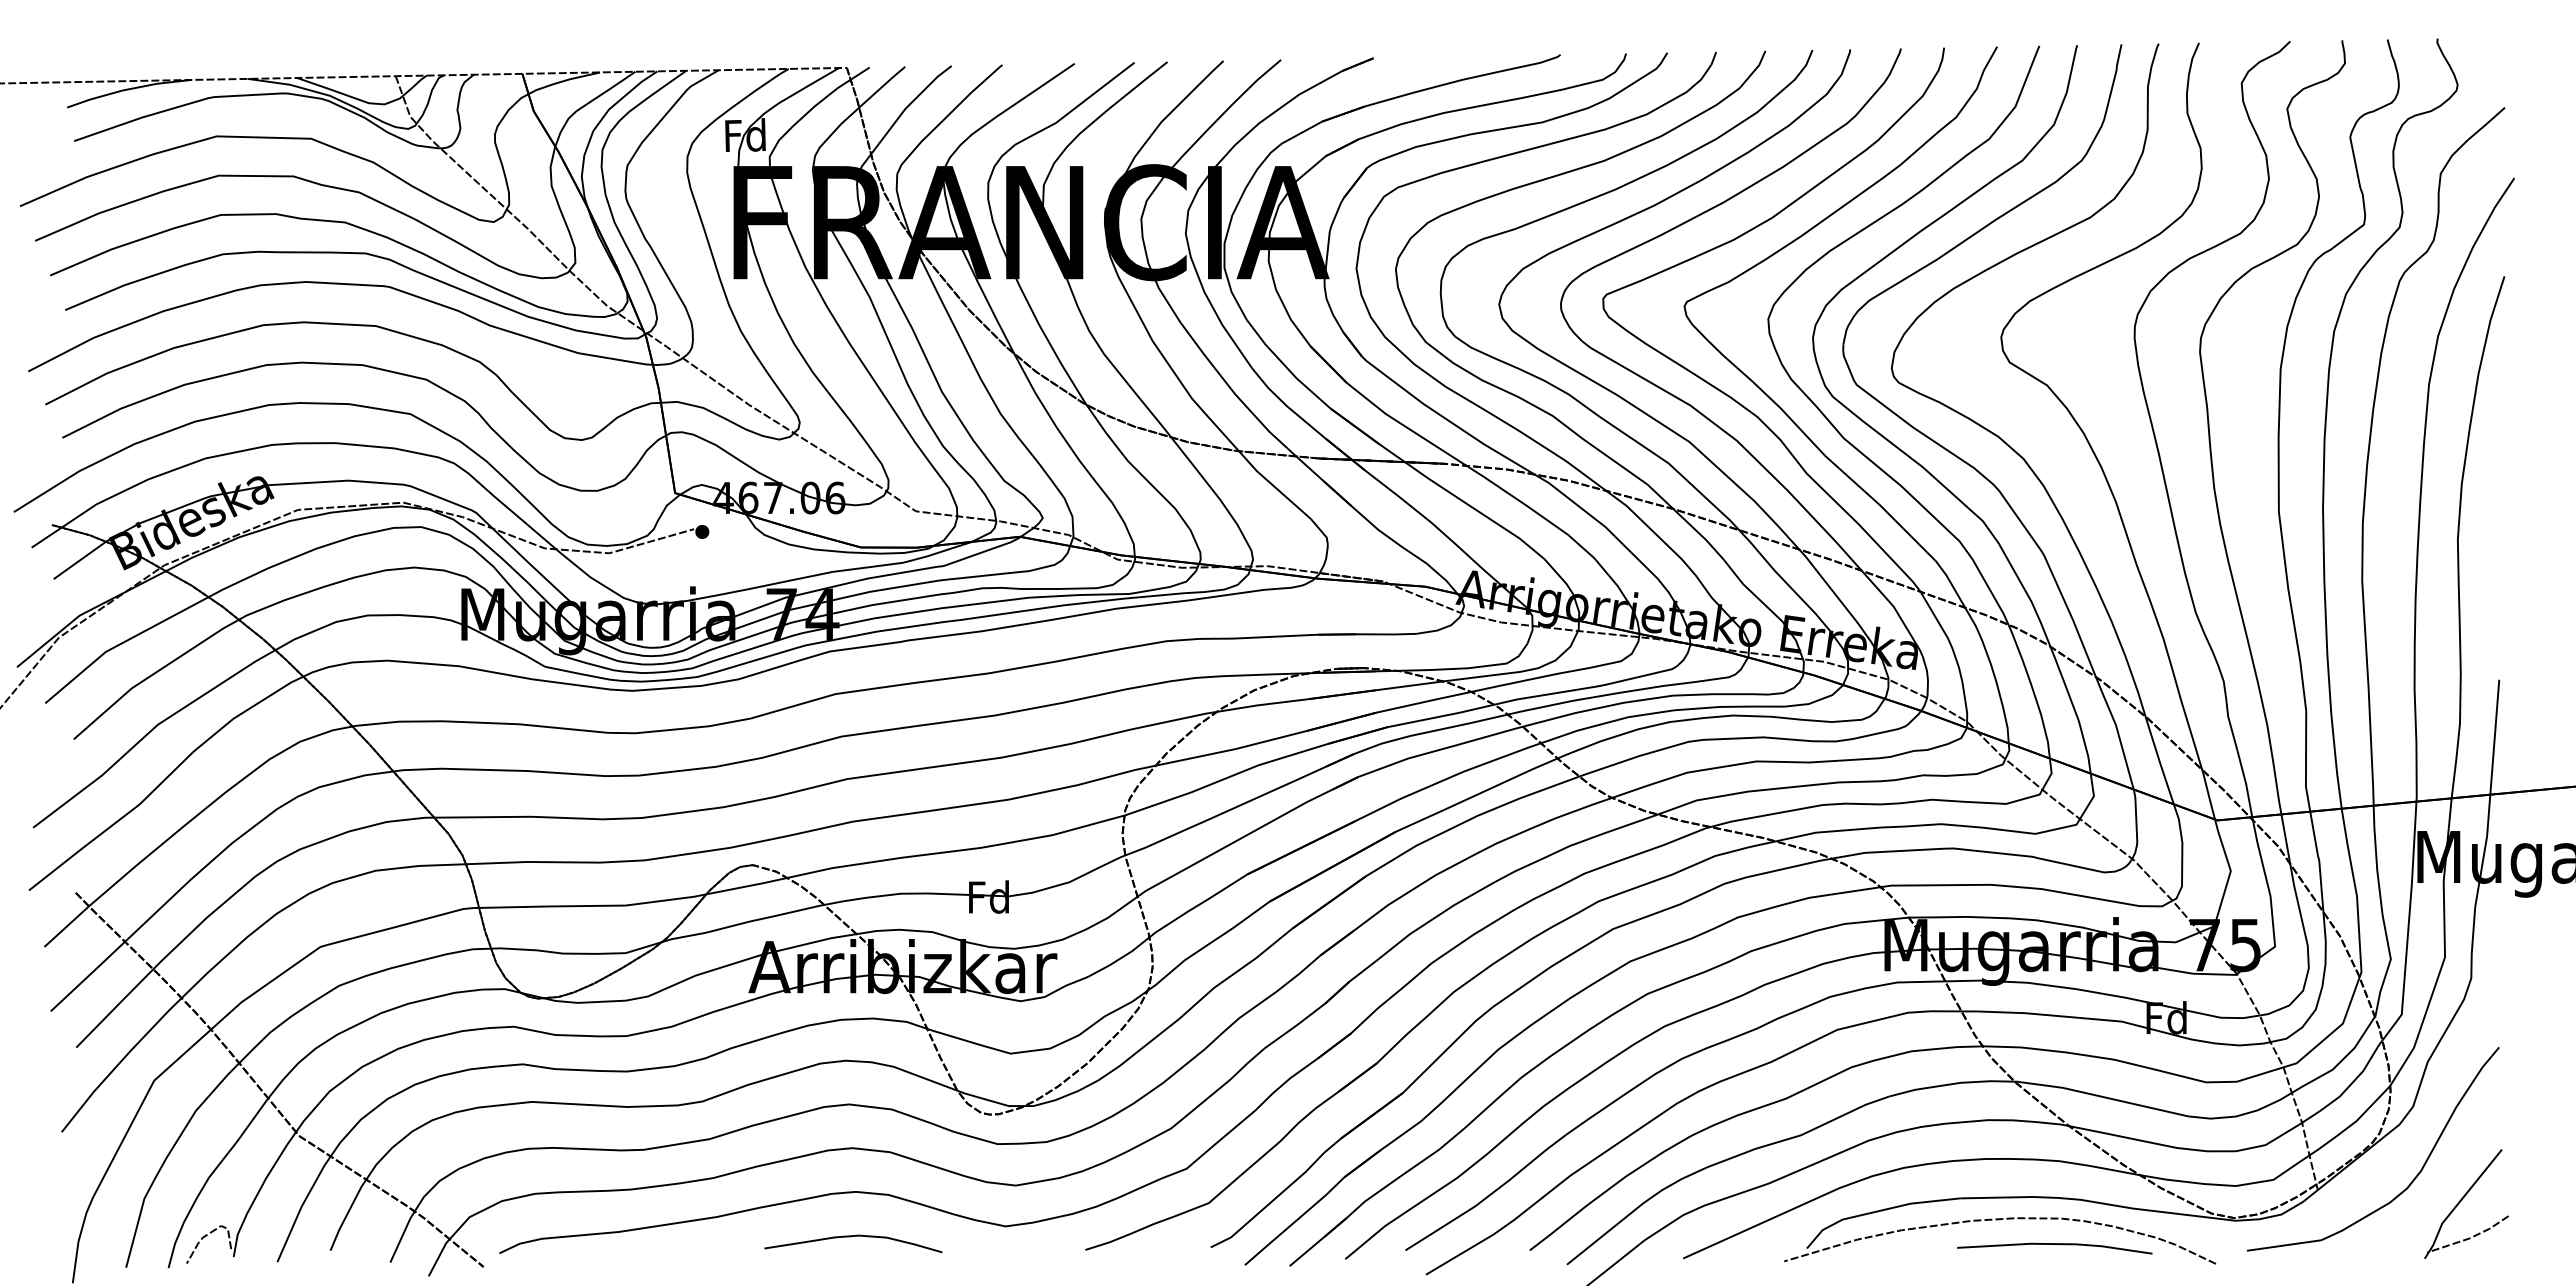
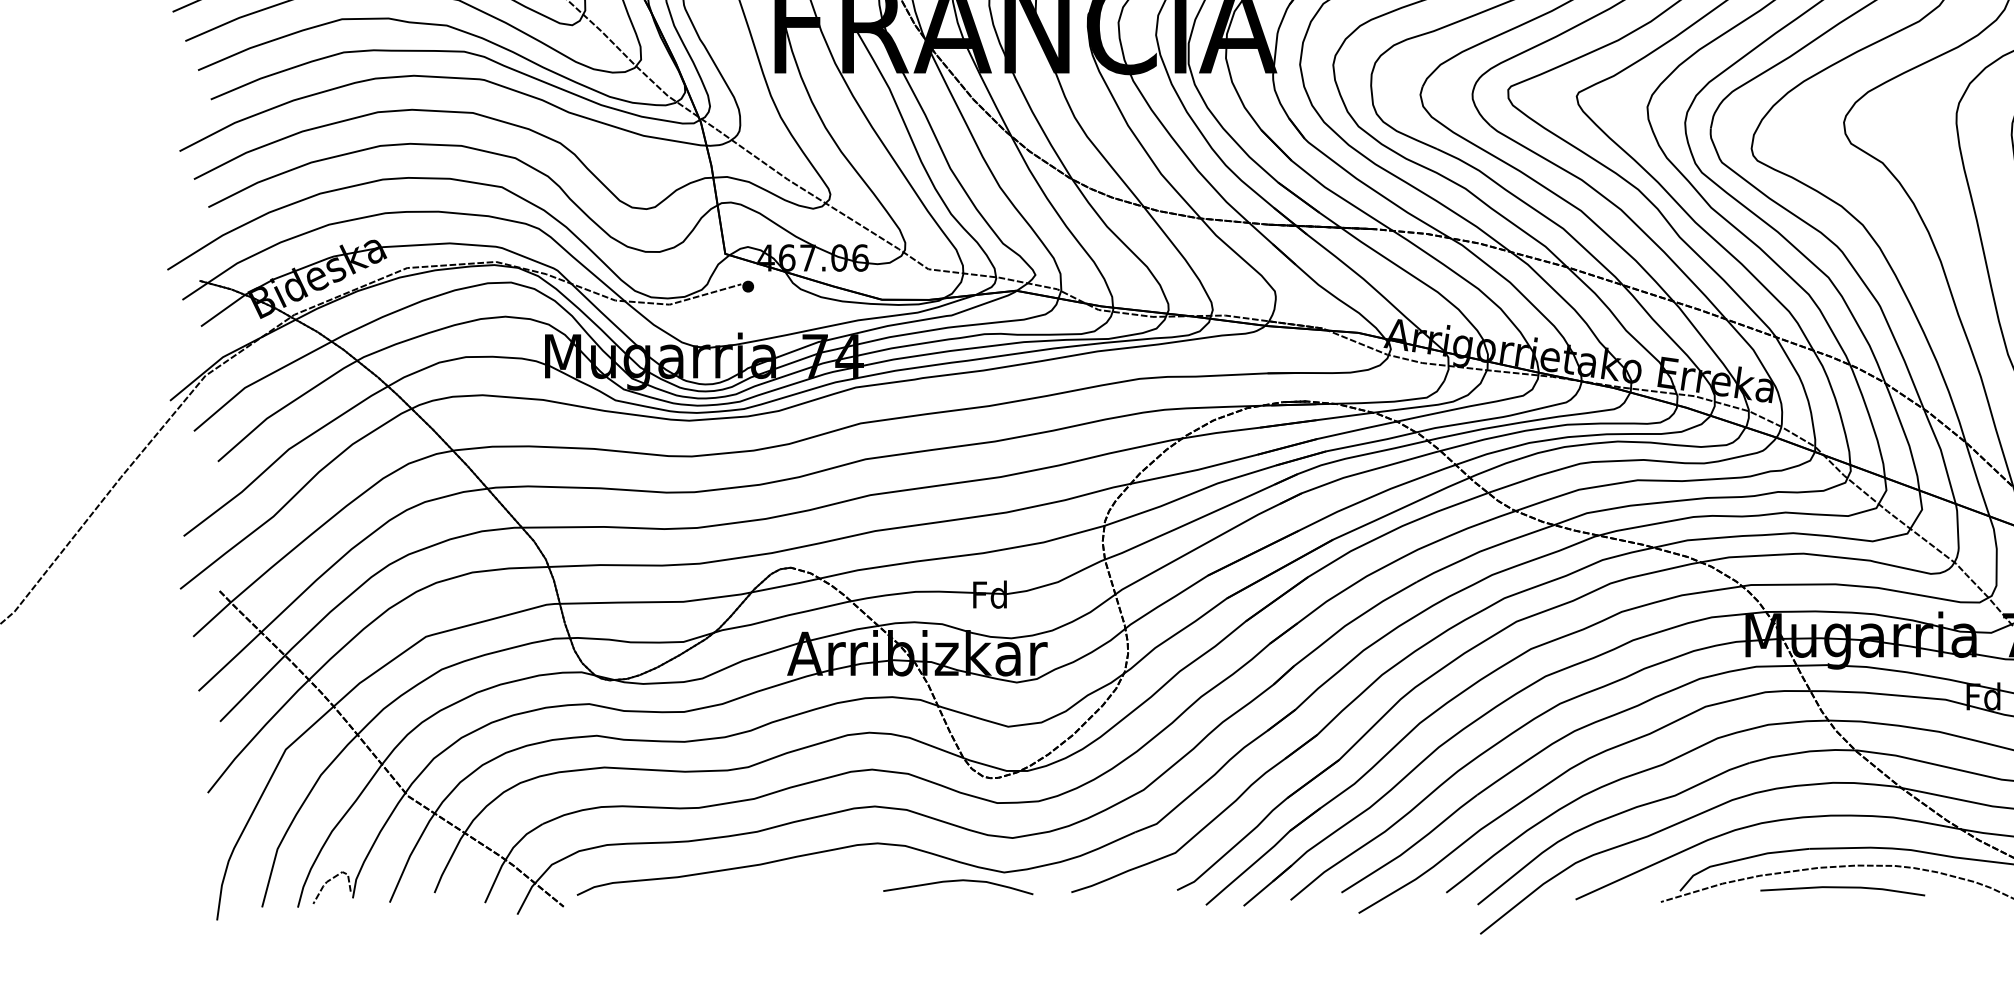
curve: (851, 1237) -> (956, 881), moved
line: (2054, 1244) -> (1842, 887), moved

